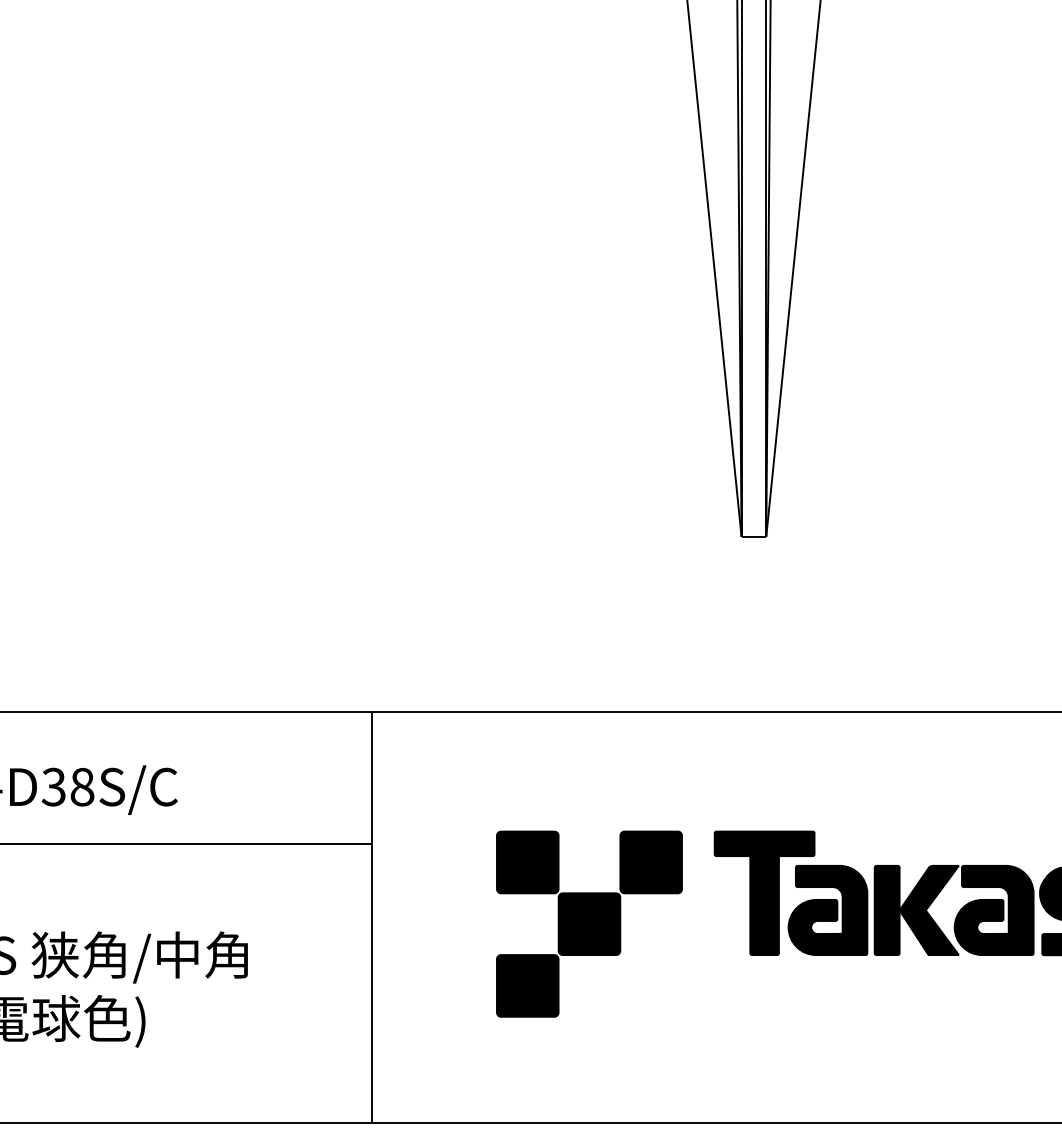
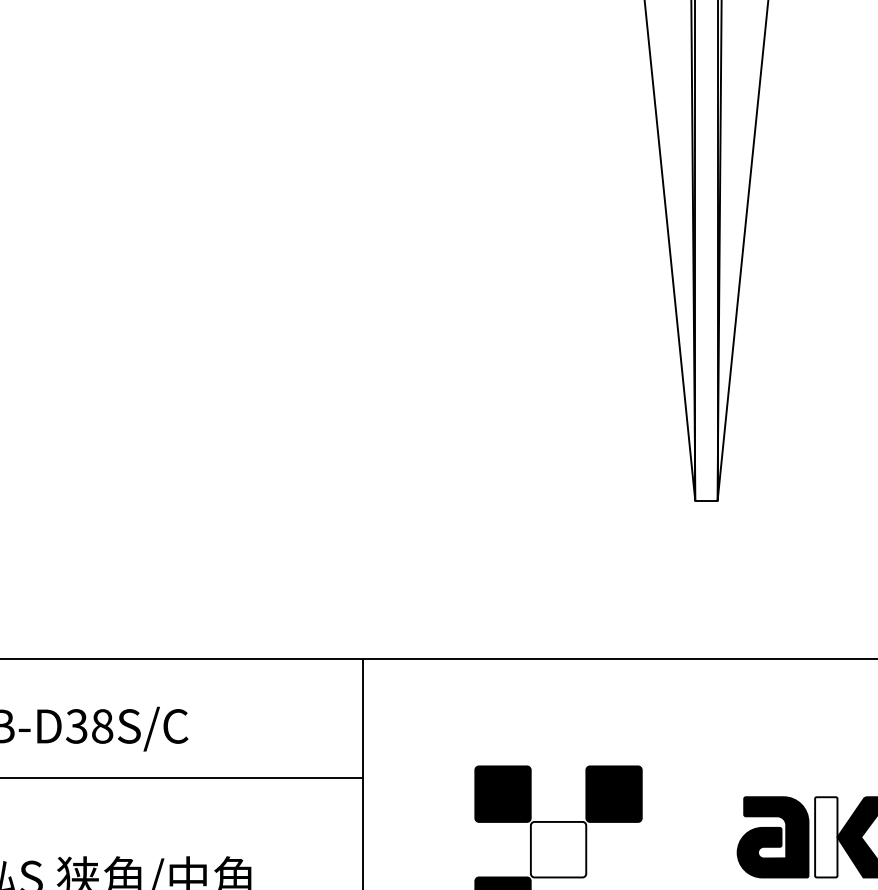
part: (764, 892) -> (715, 821), removed
fill: (886, 910) -> (825, 837), removed
fill: (589, 924) -> (558, 849), removed

